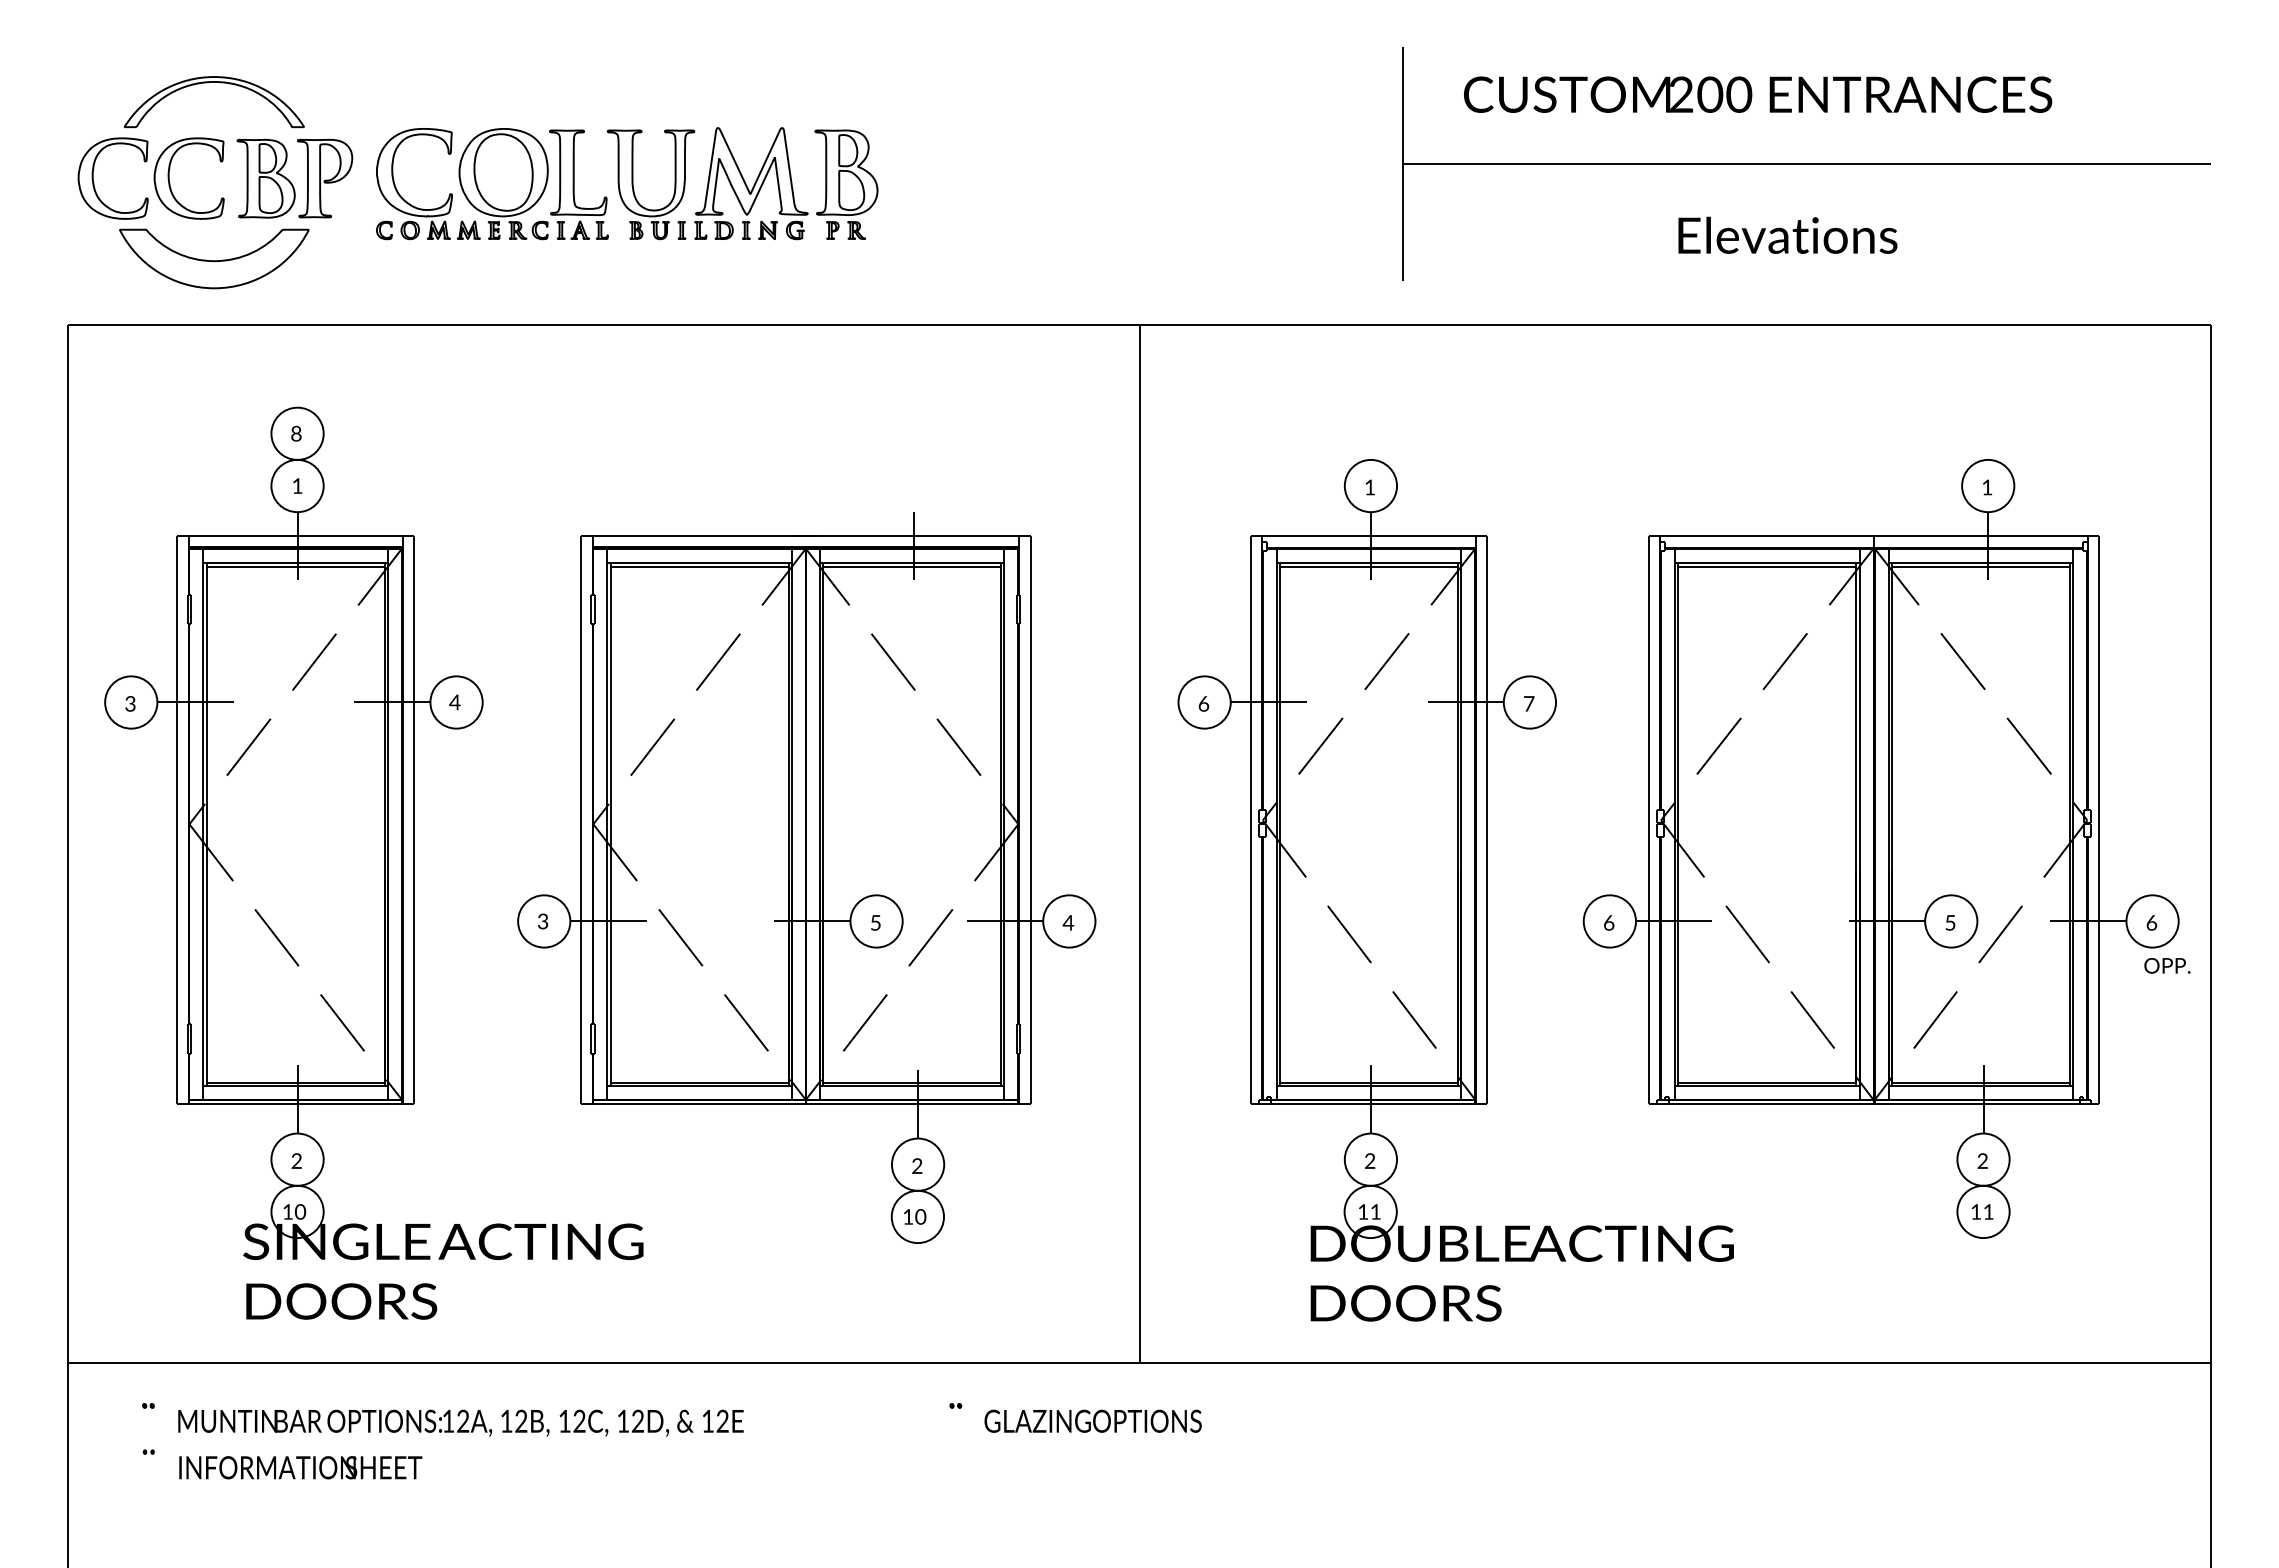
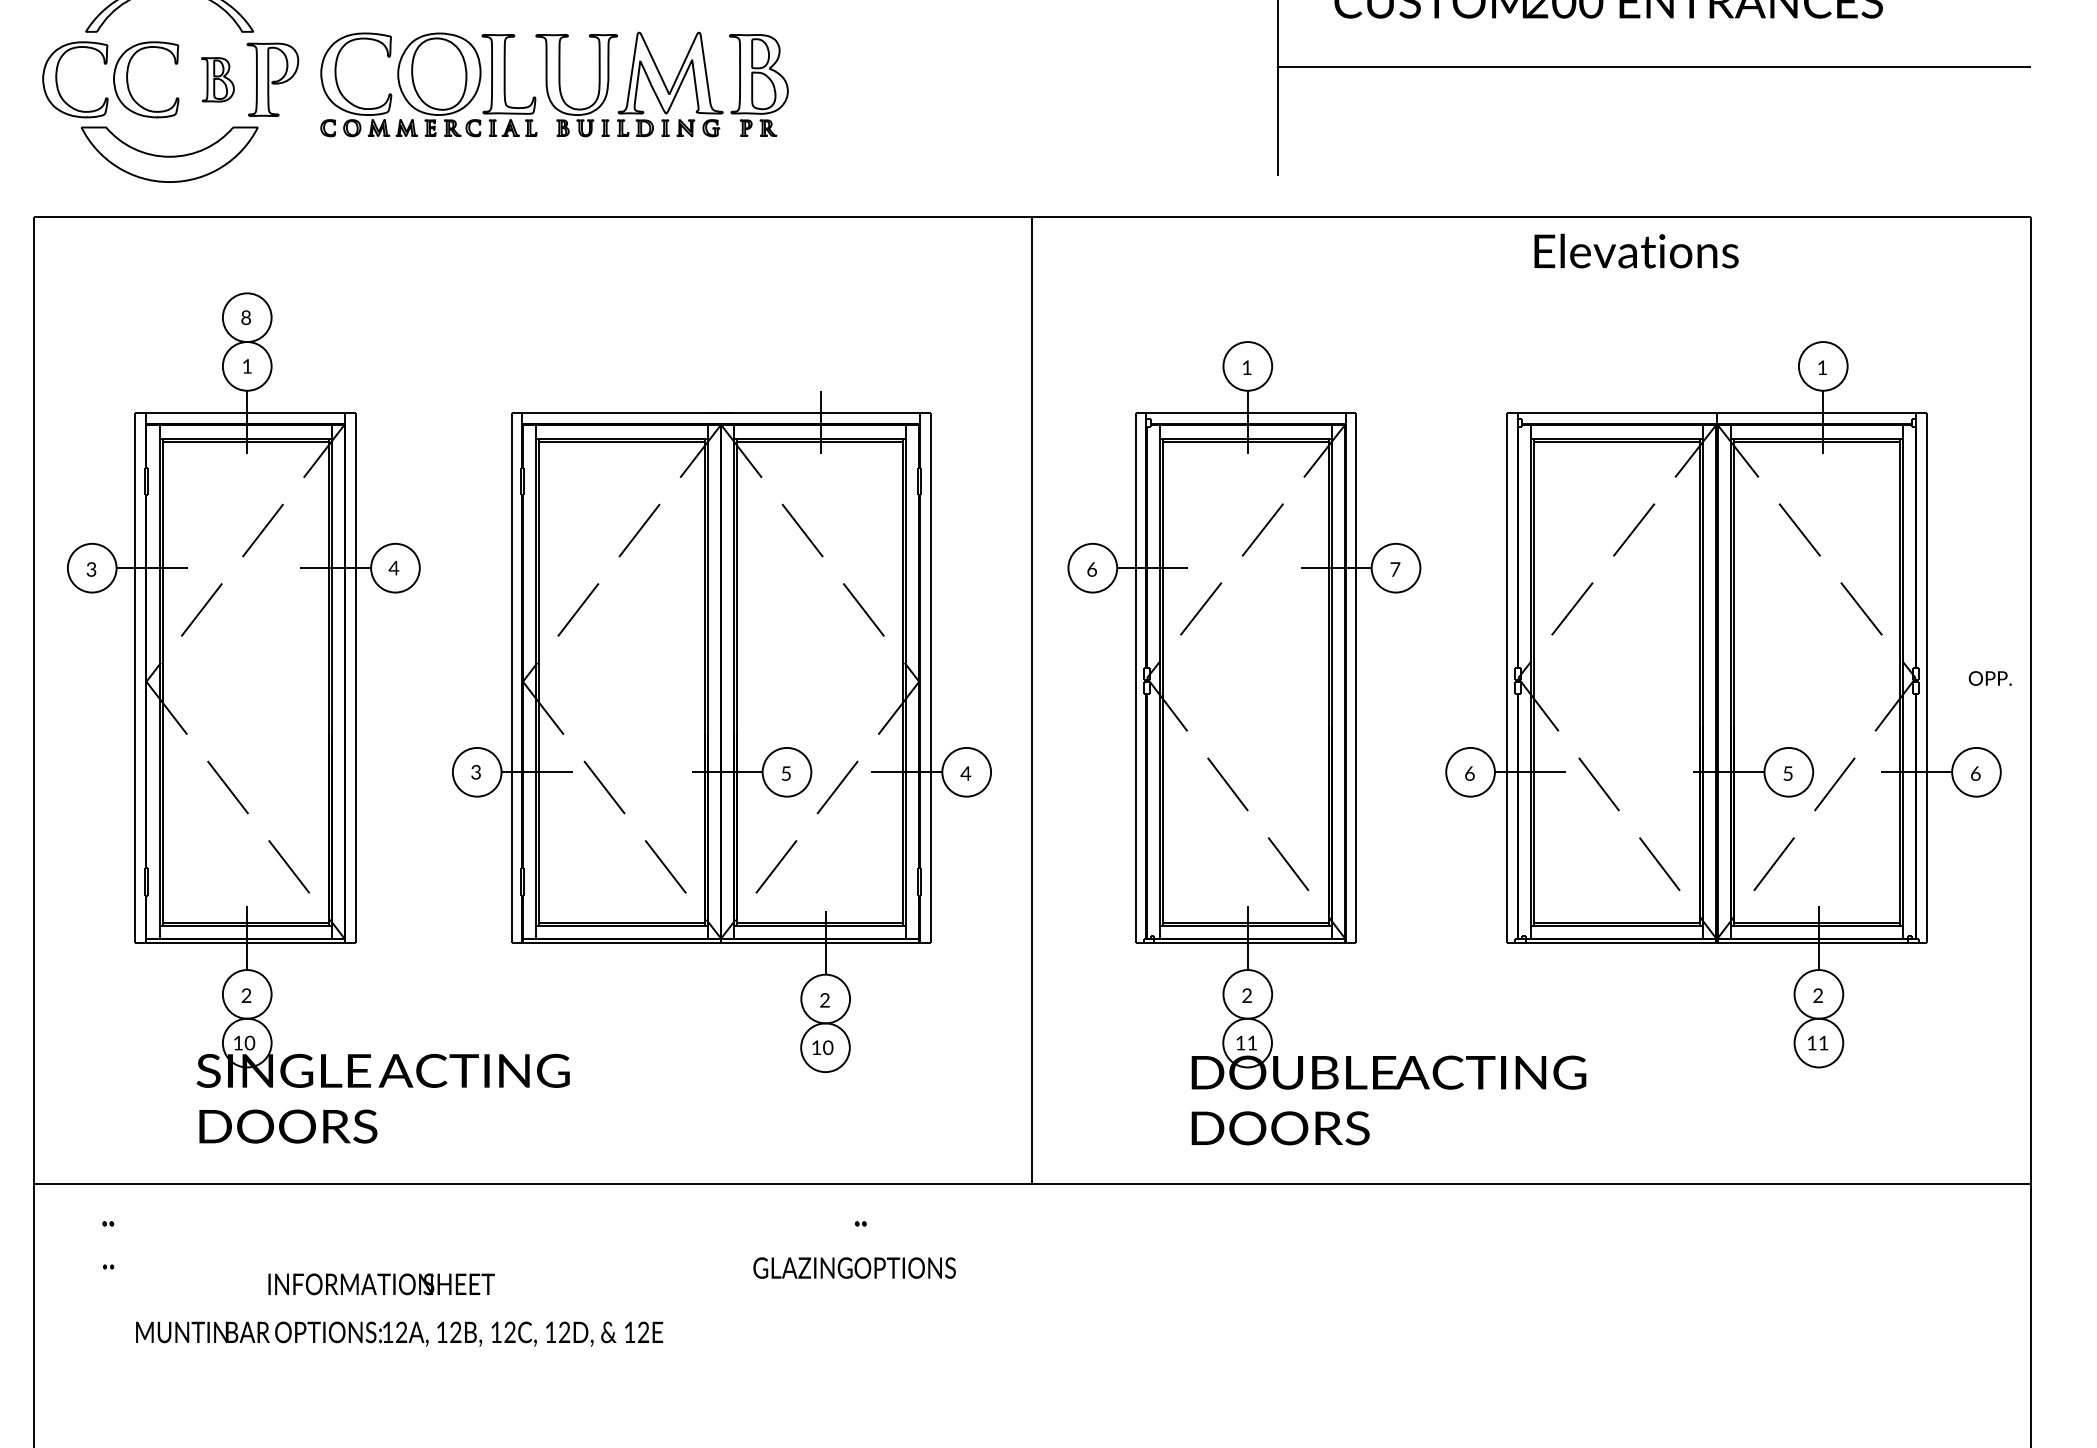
part: (265, 178) -> (217, 79), size x0.6
text: (1787, 234) -> (1636, 250), moved
text: (2167, 965) -> (1990, 678), moved
text: (1092, 1420) -> (854, 1267), moved
text: (460, 1422) -> (399, 1333), moved
text: (300, 1467) -> (381, 1284), moved

